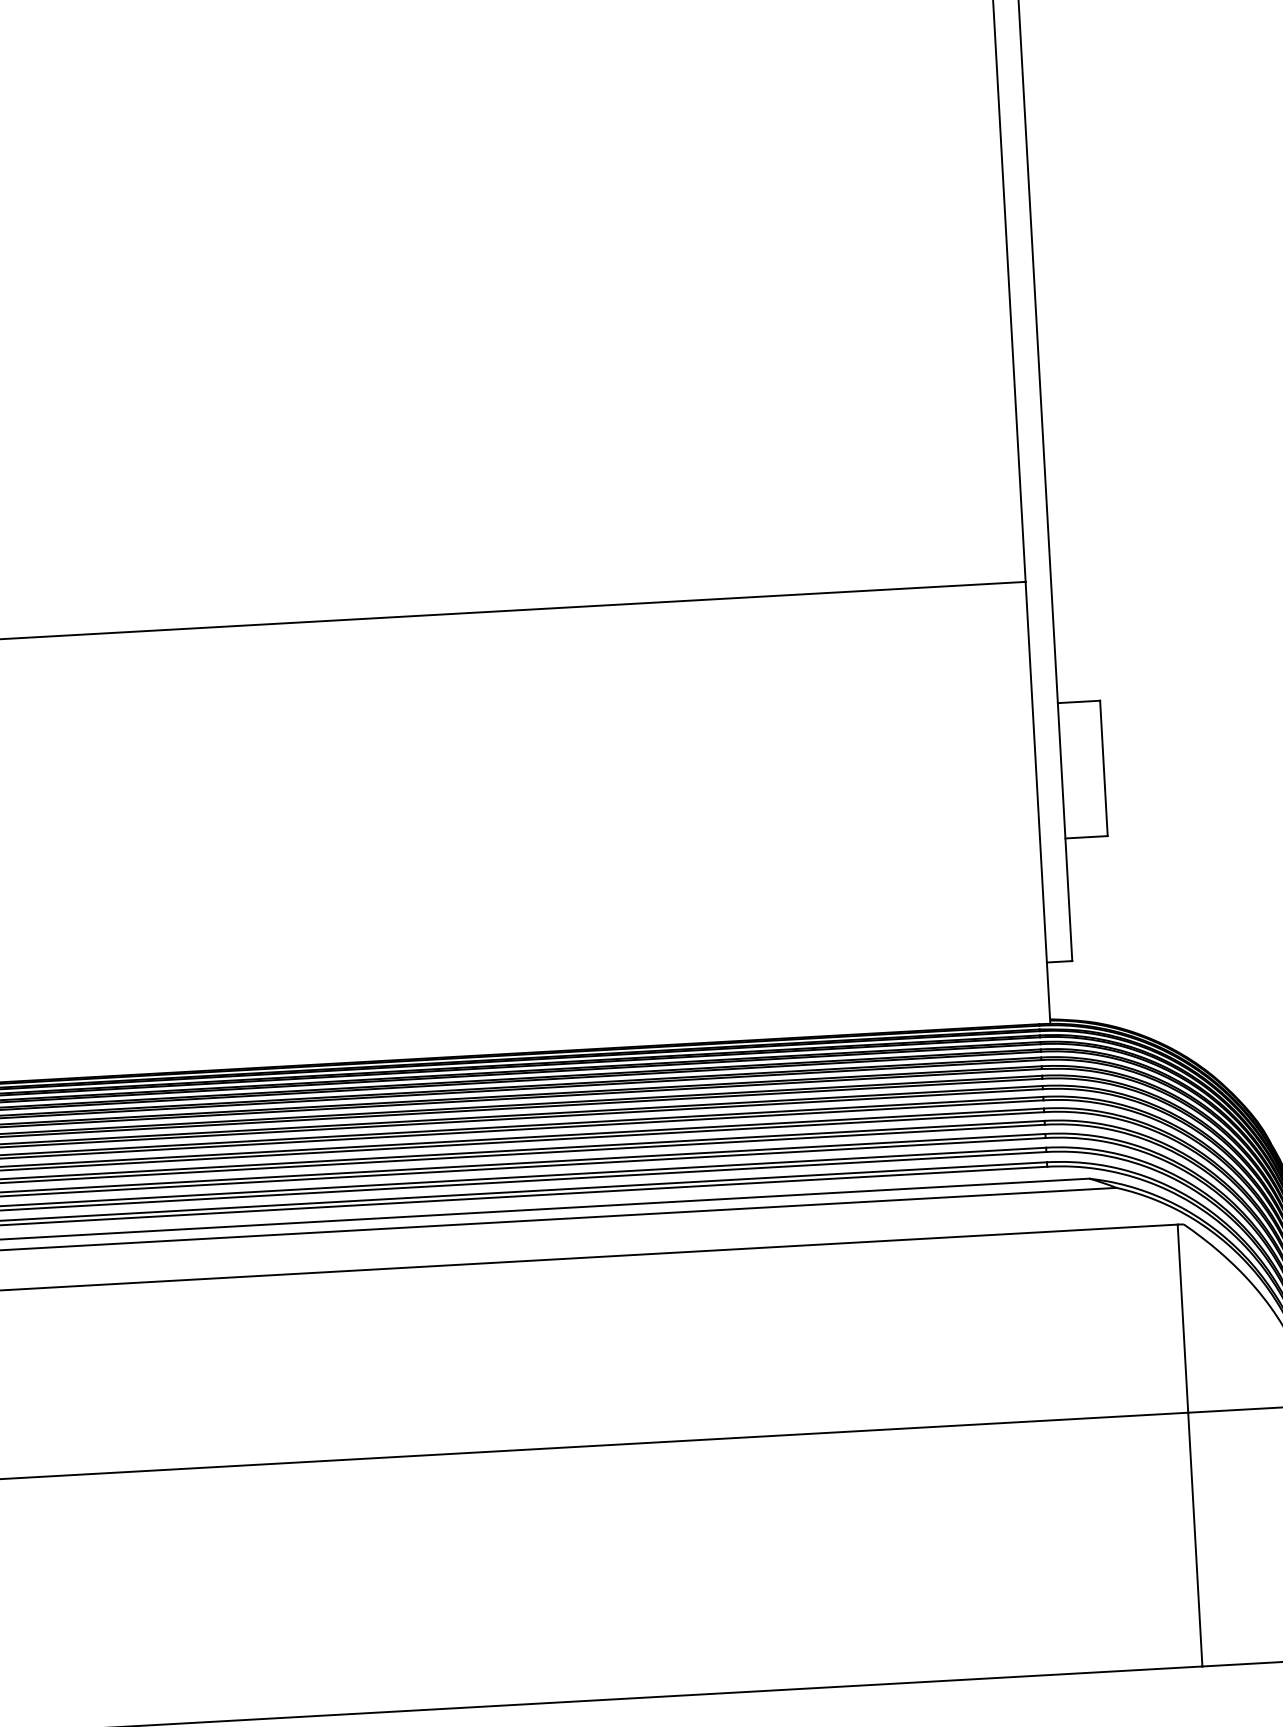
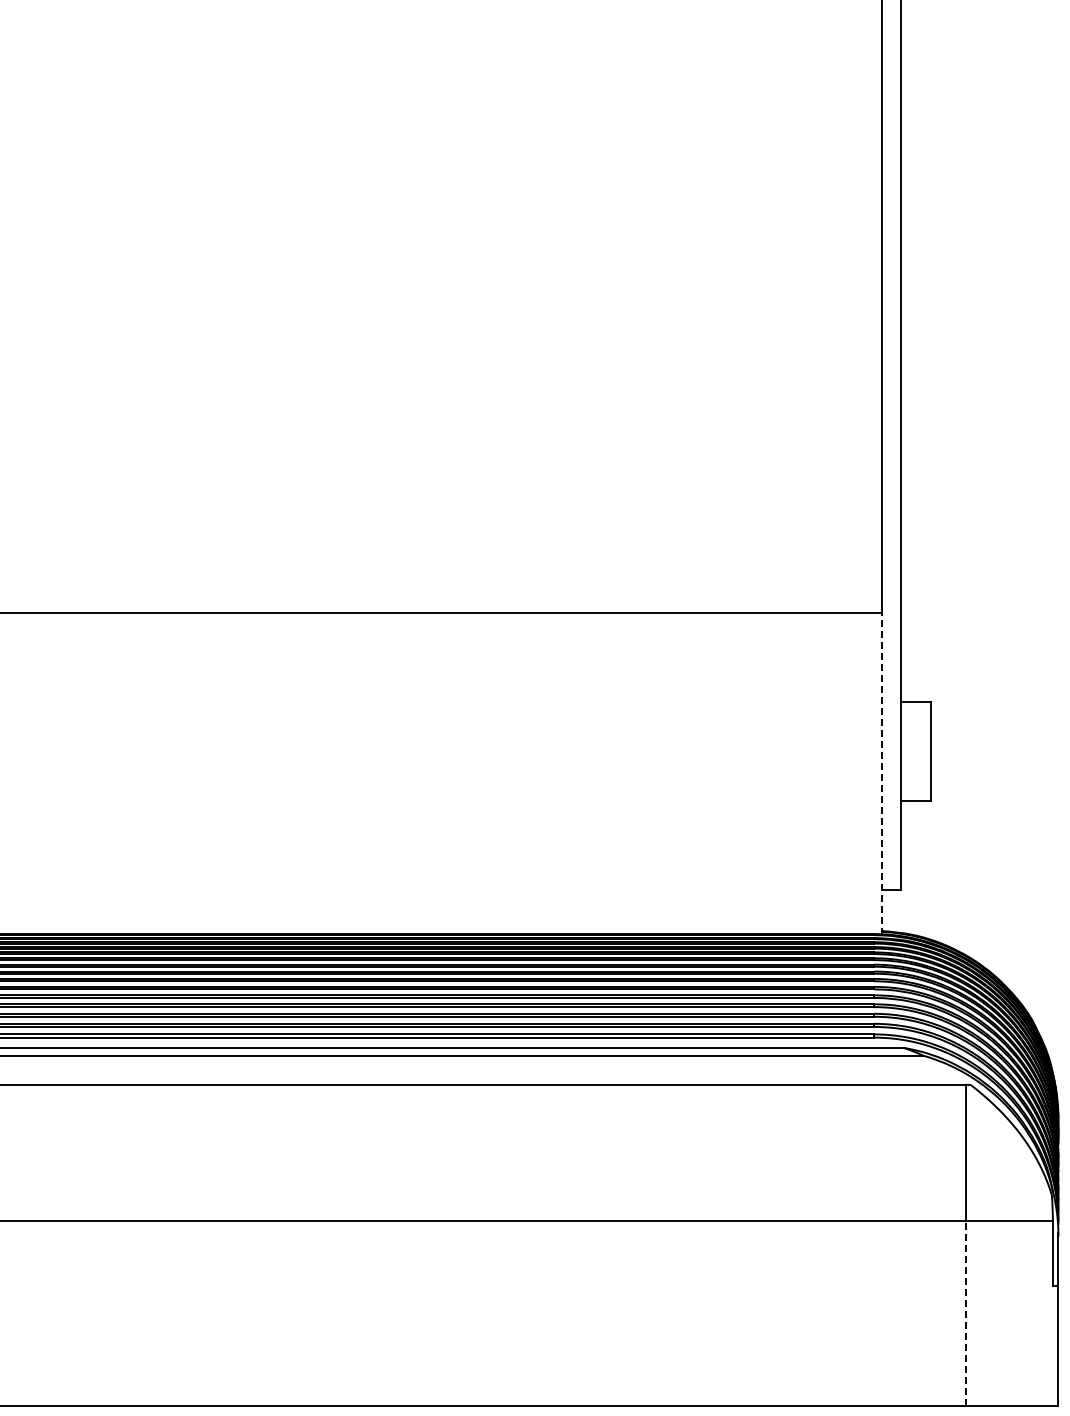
line: (1038, 803) -> (882, 774), solid -> dashed
line: (1195, 1539) -> (966, 1313), solid -> dashed

